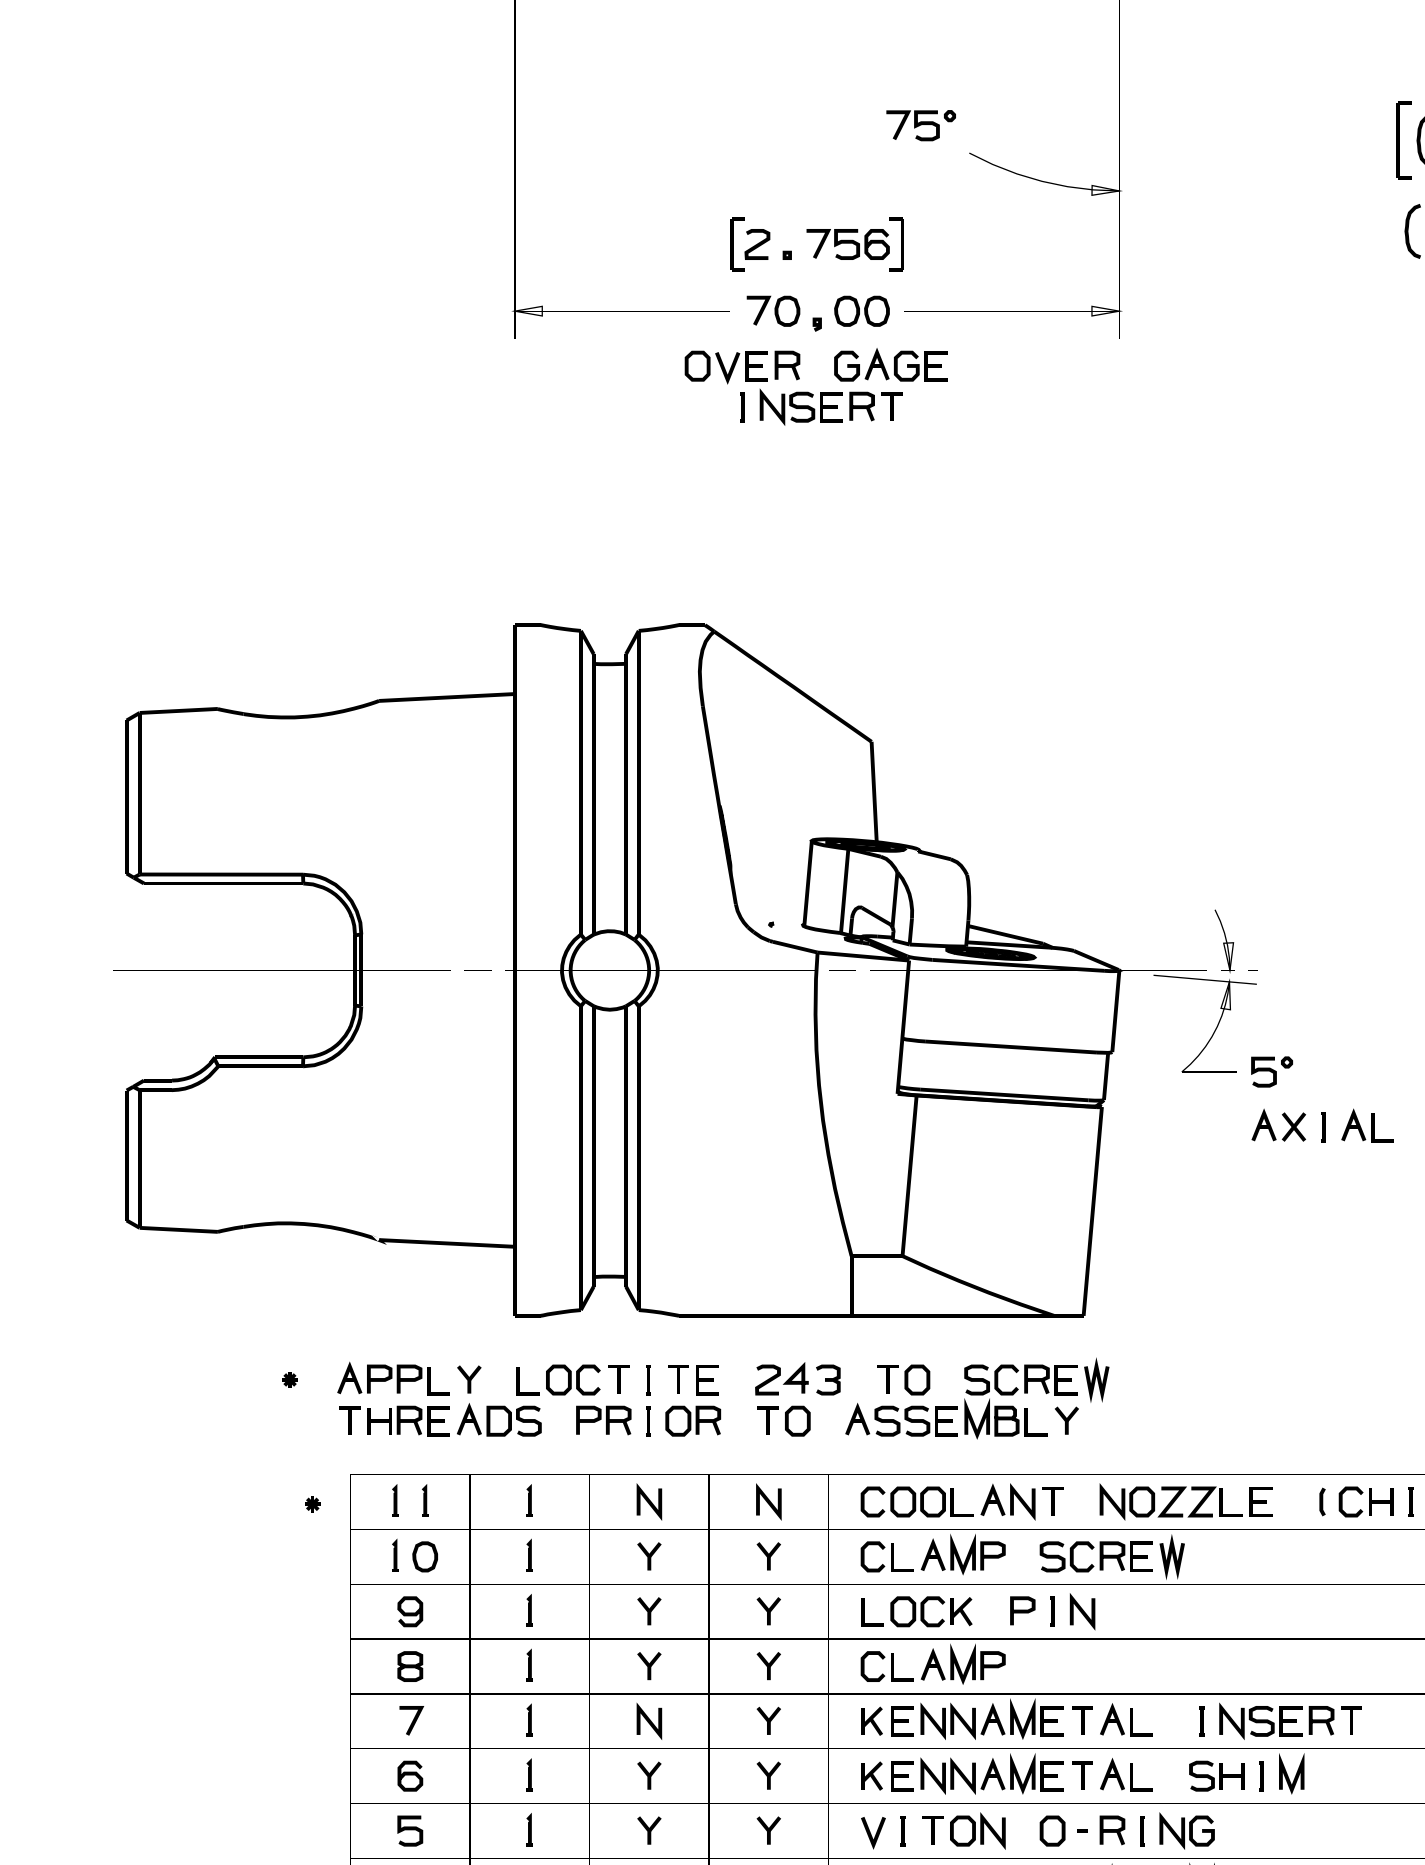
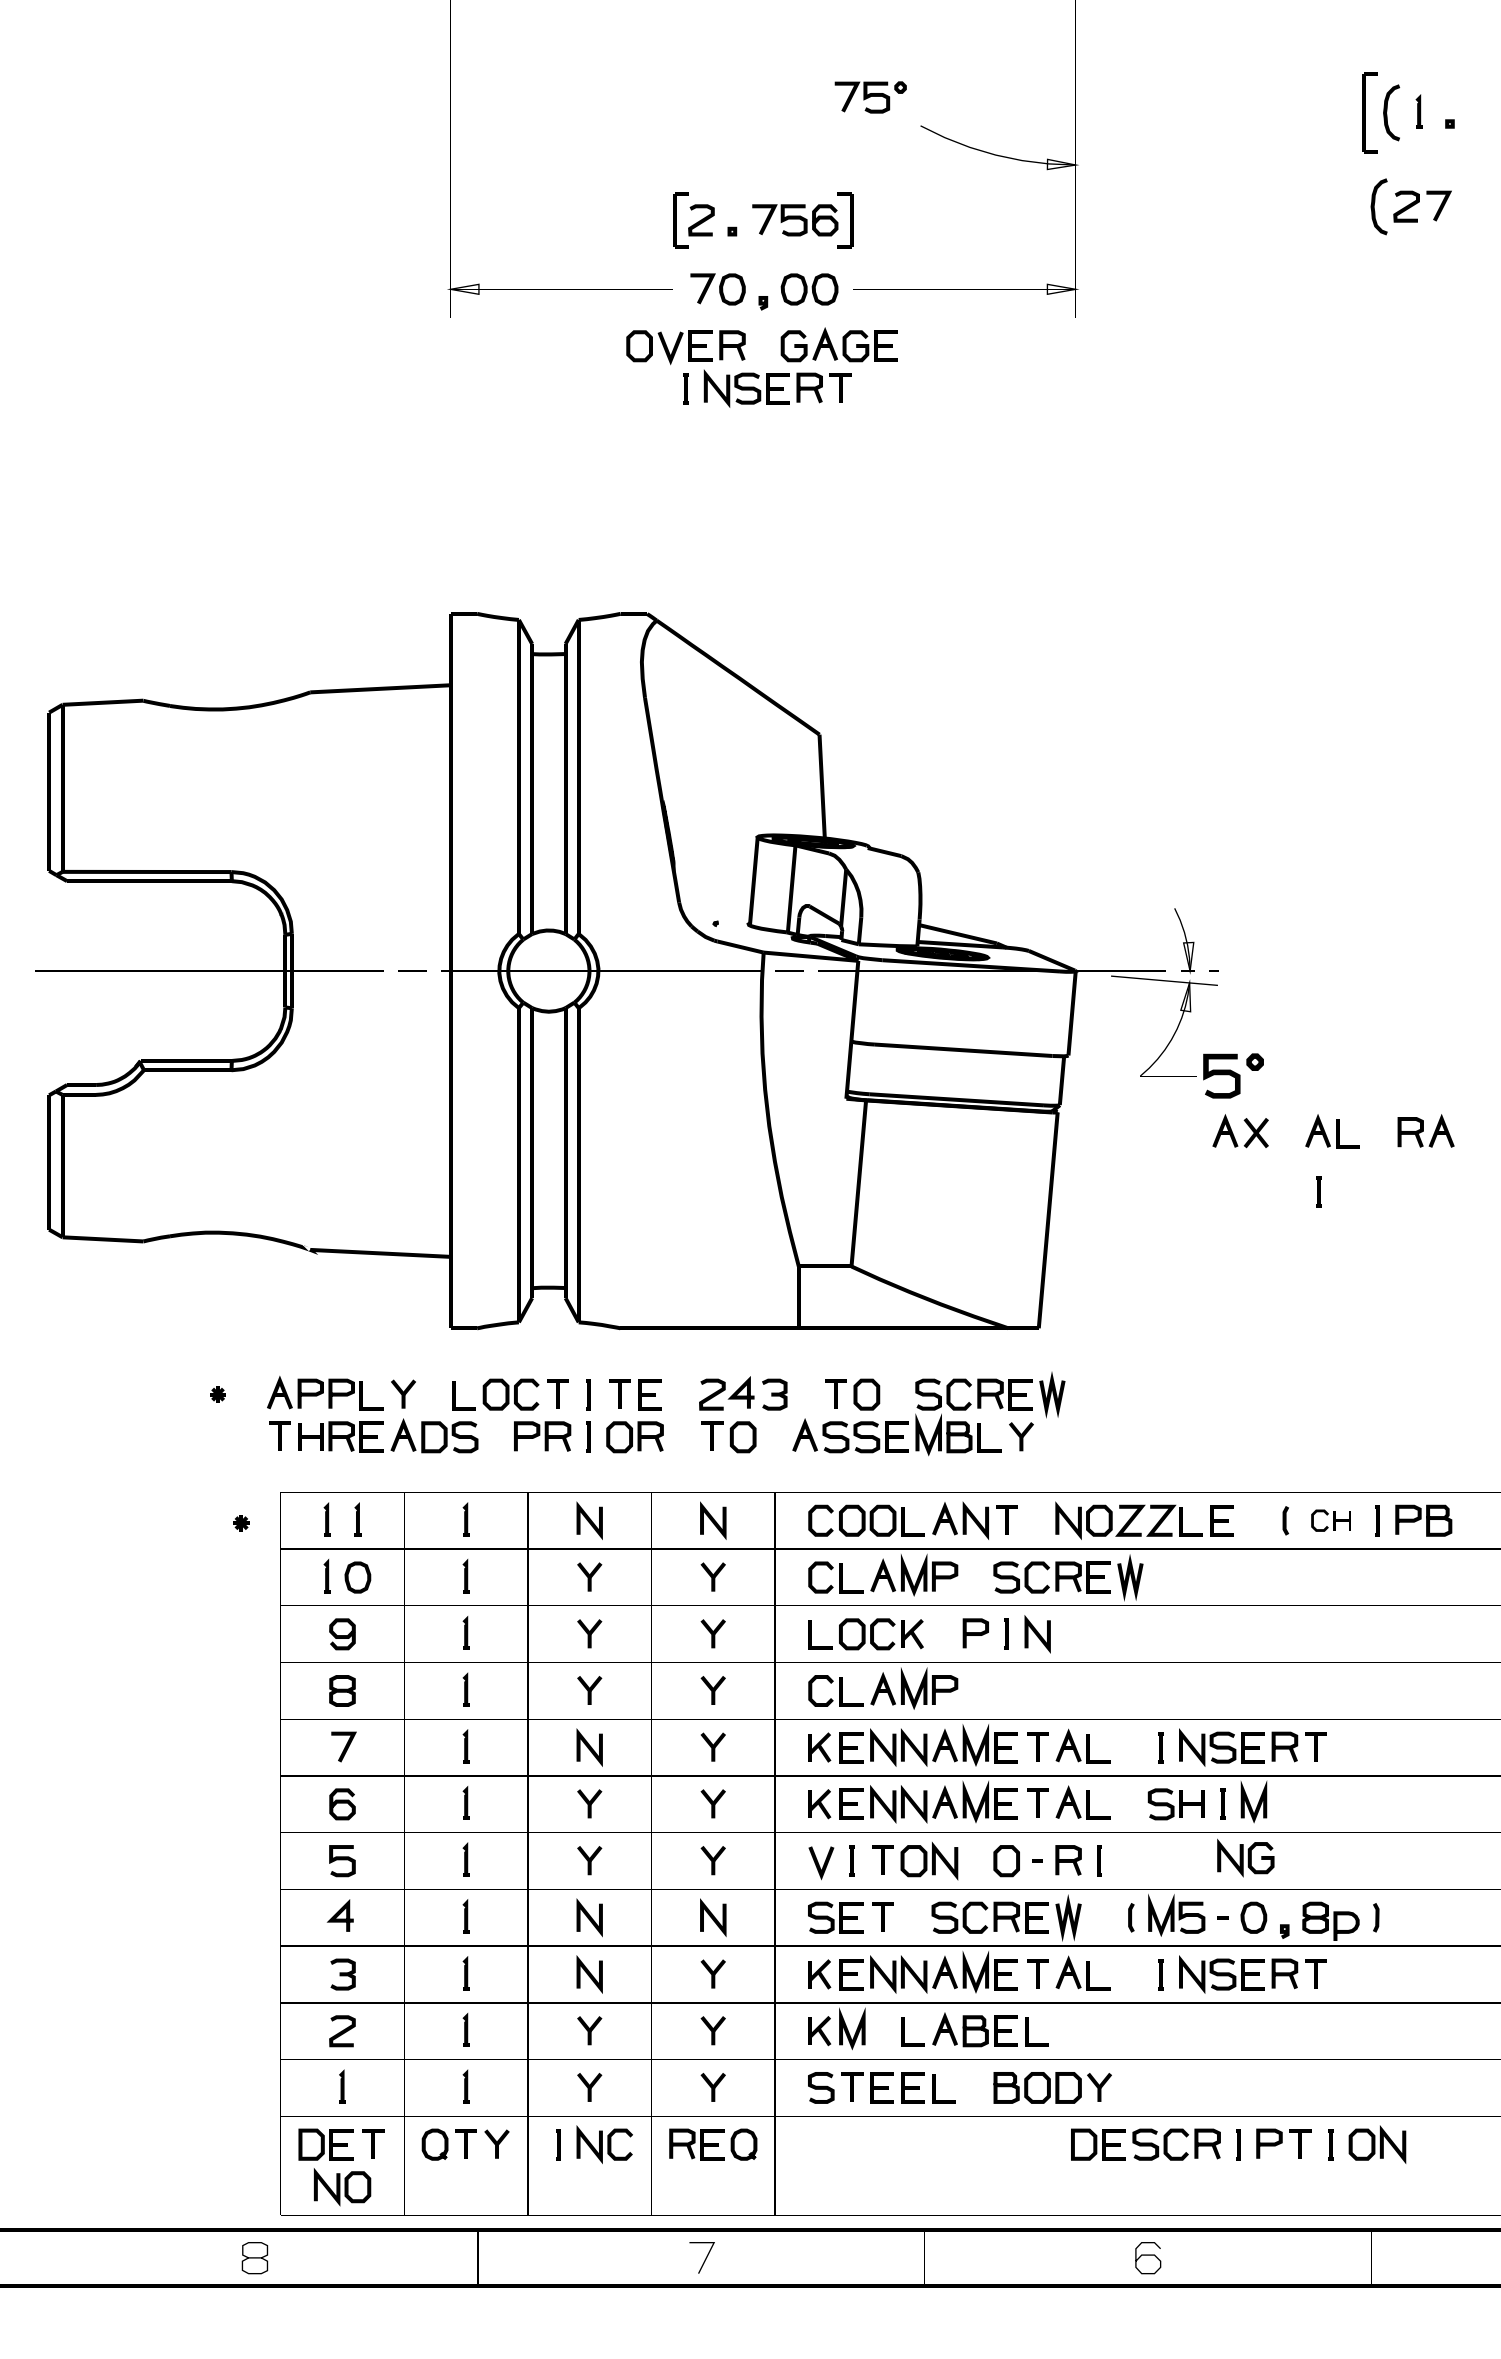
part: (1271, 1072) -> (1233, 1076), size x1.4
part: (1323, 1126) -> (1318, 1191), moved
part: (1365, 1501) -> (1330, 1520), size x0.7
part: (1186, 1830) -> (1245, 1857), moved

